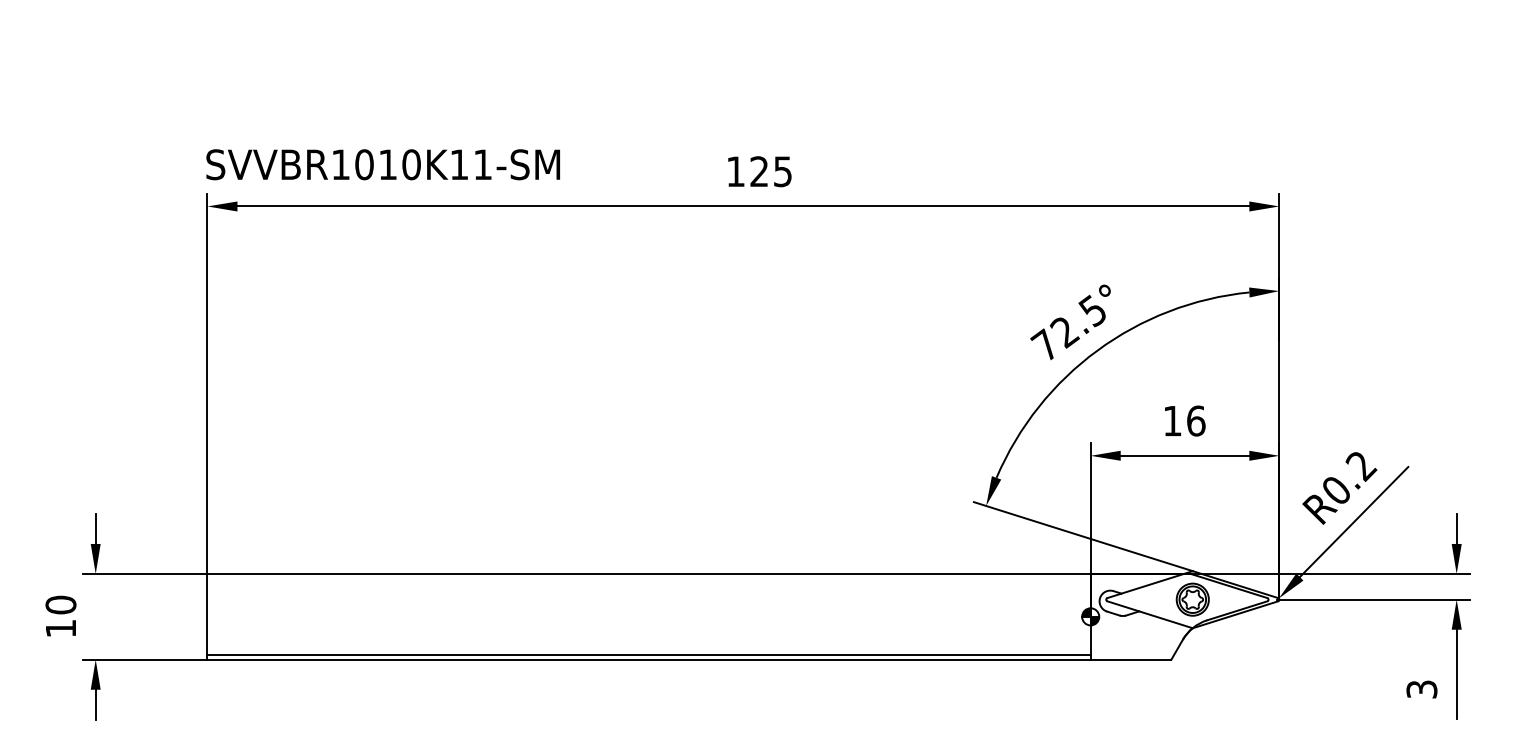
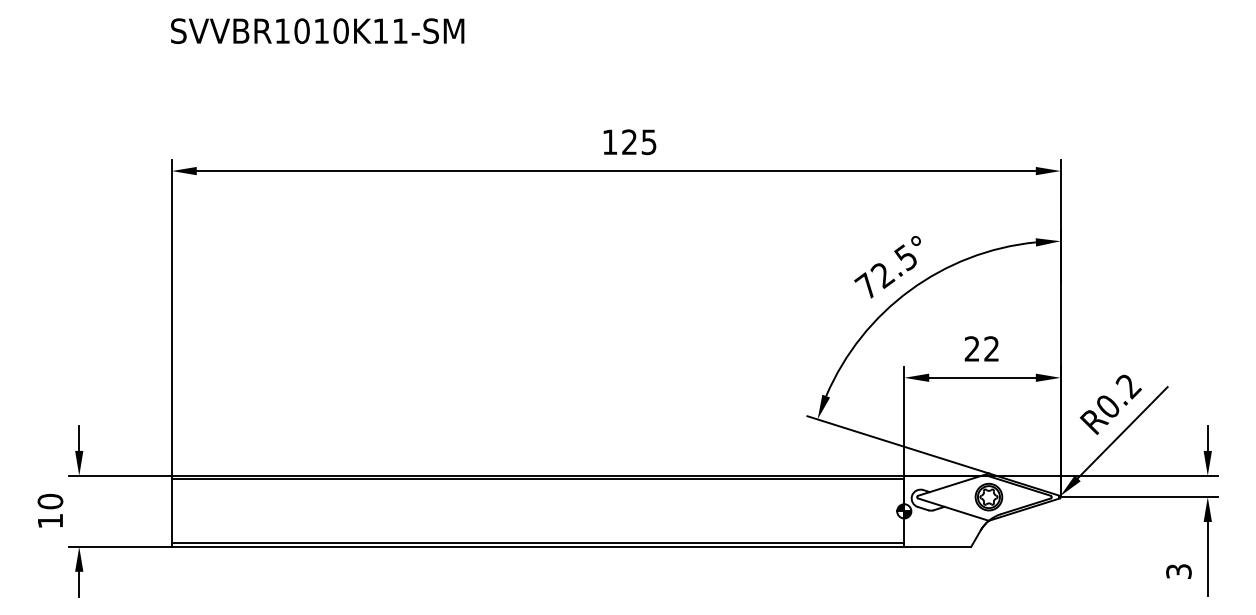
text: (382, 164) -> (317, 30), moved
text: (1184, 420) -> (982, 348), 16 -> 22
line: (648, 578) -> (537, 479), added

